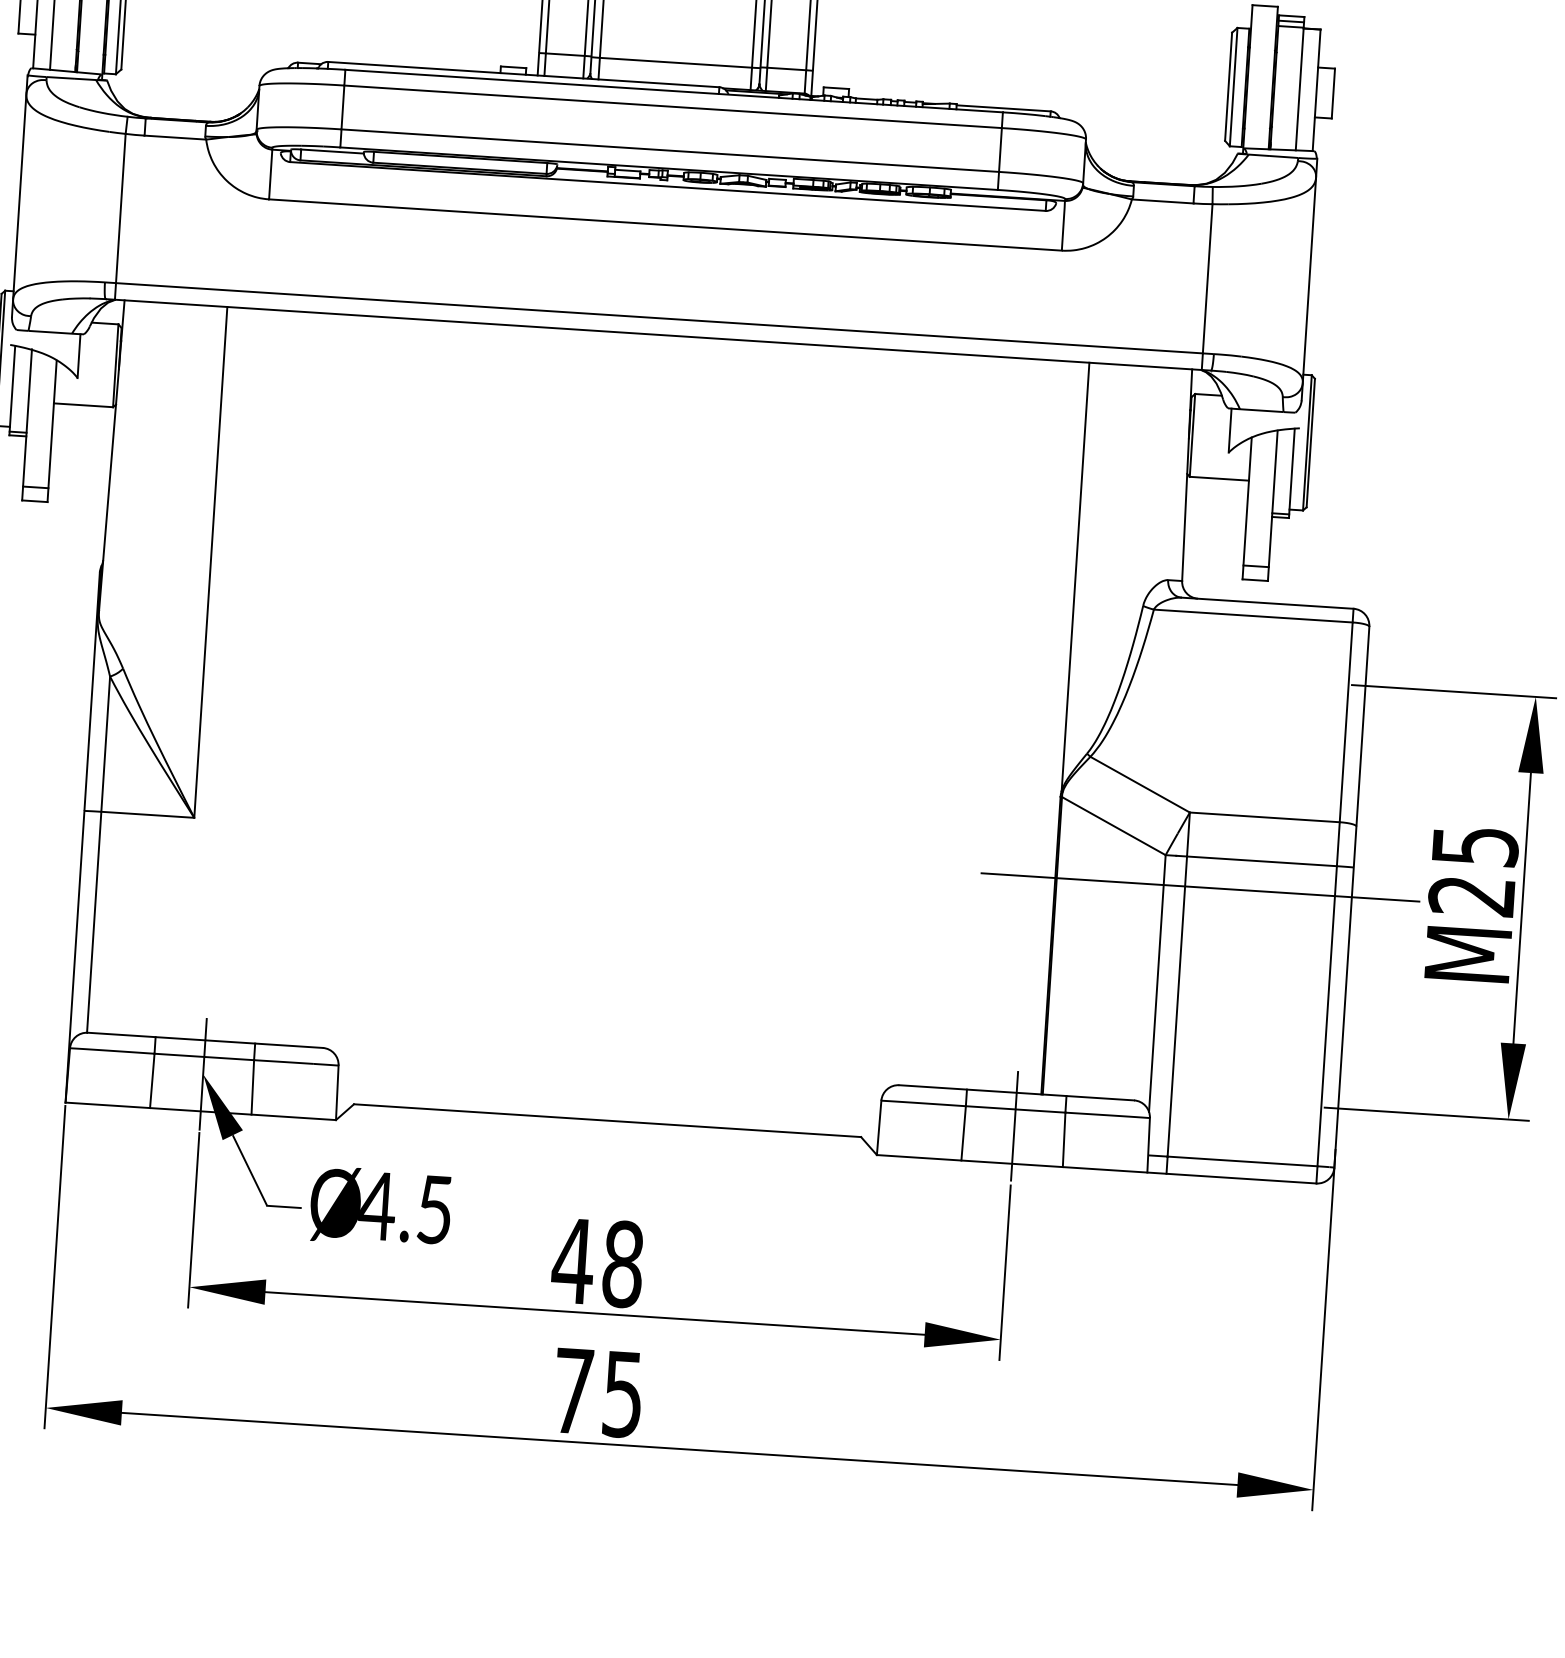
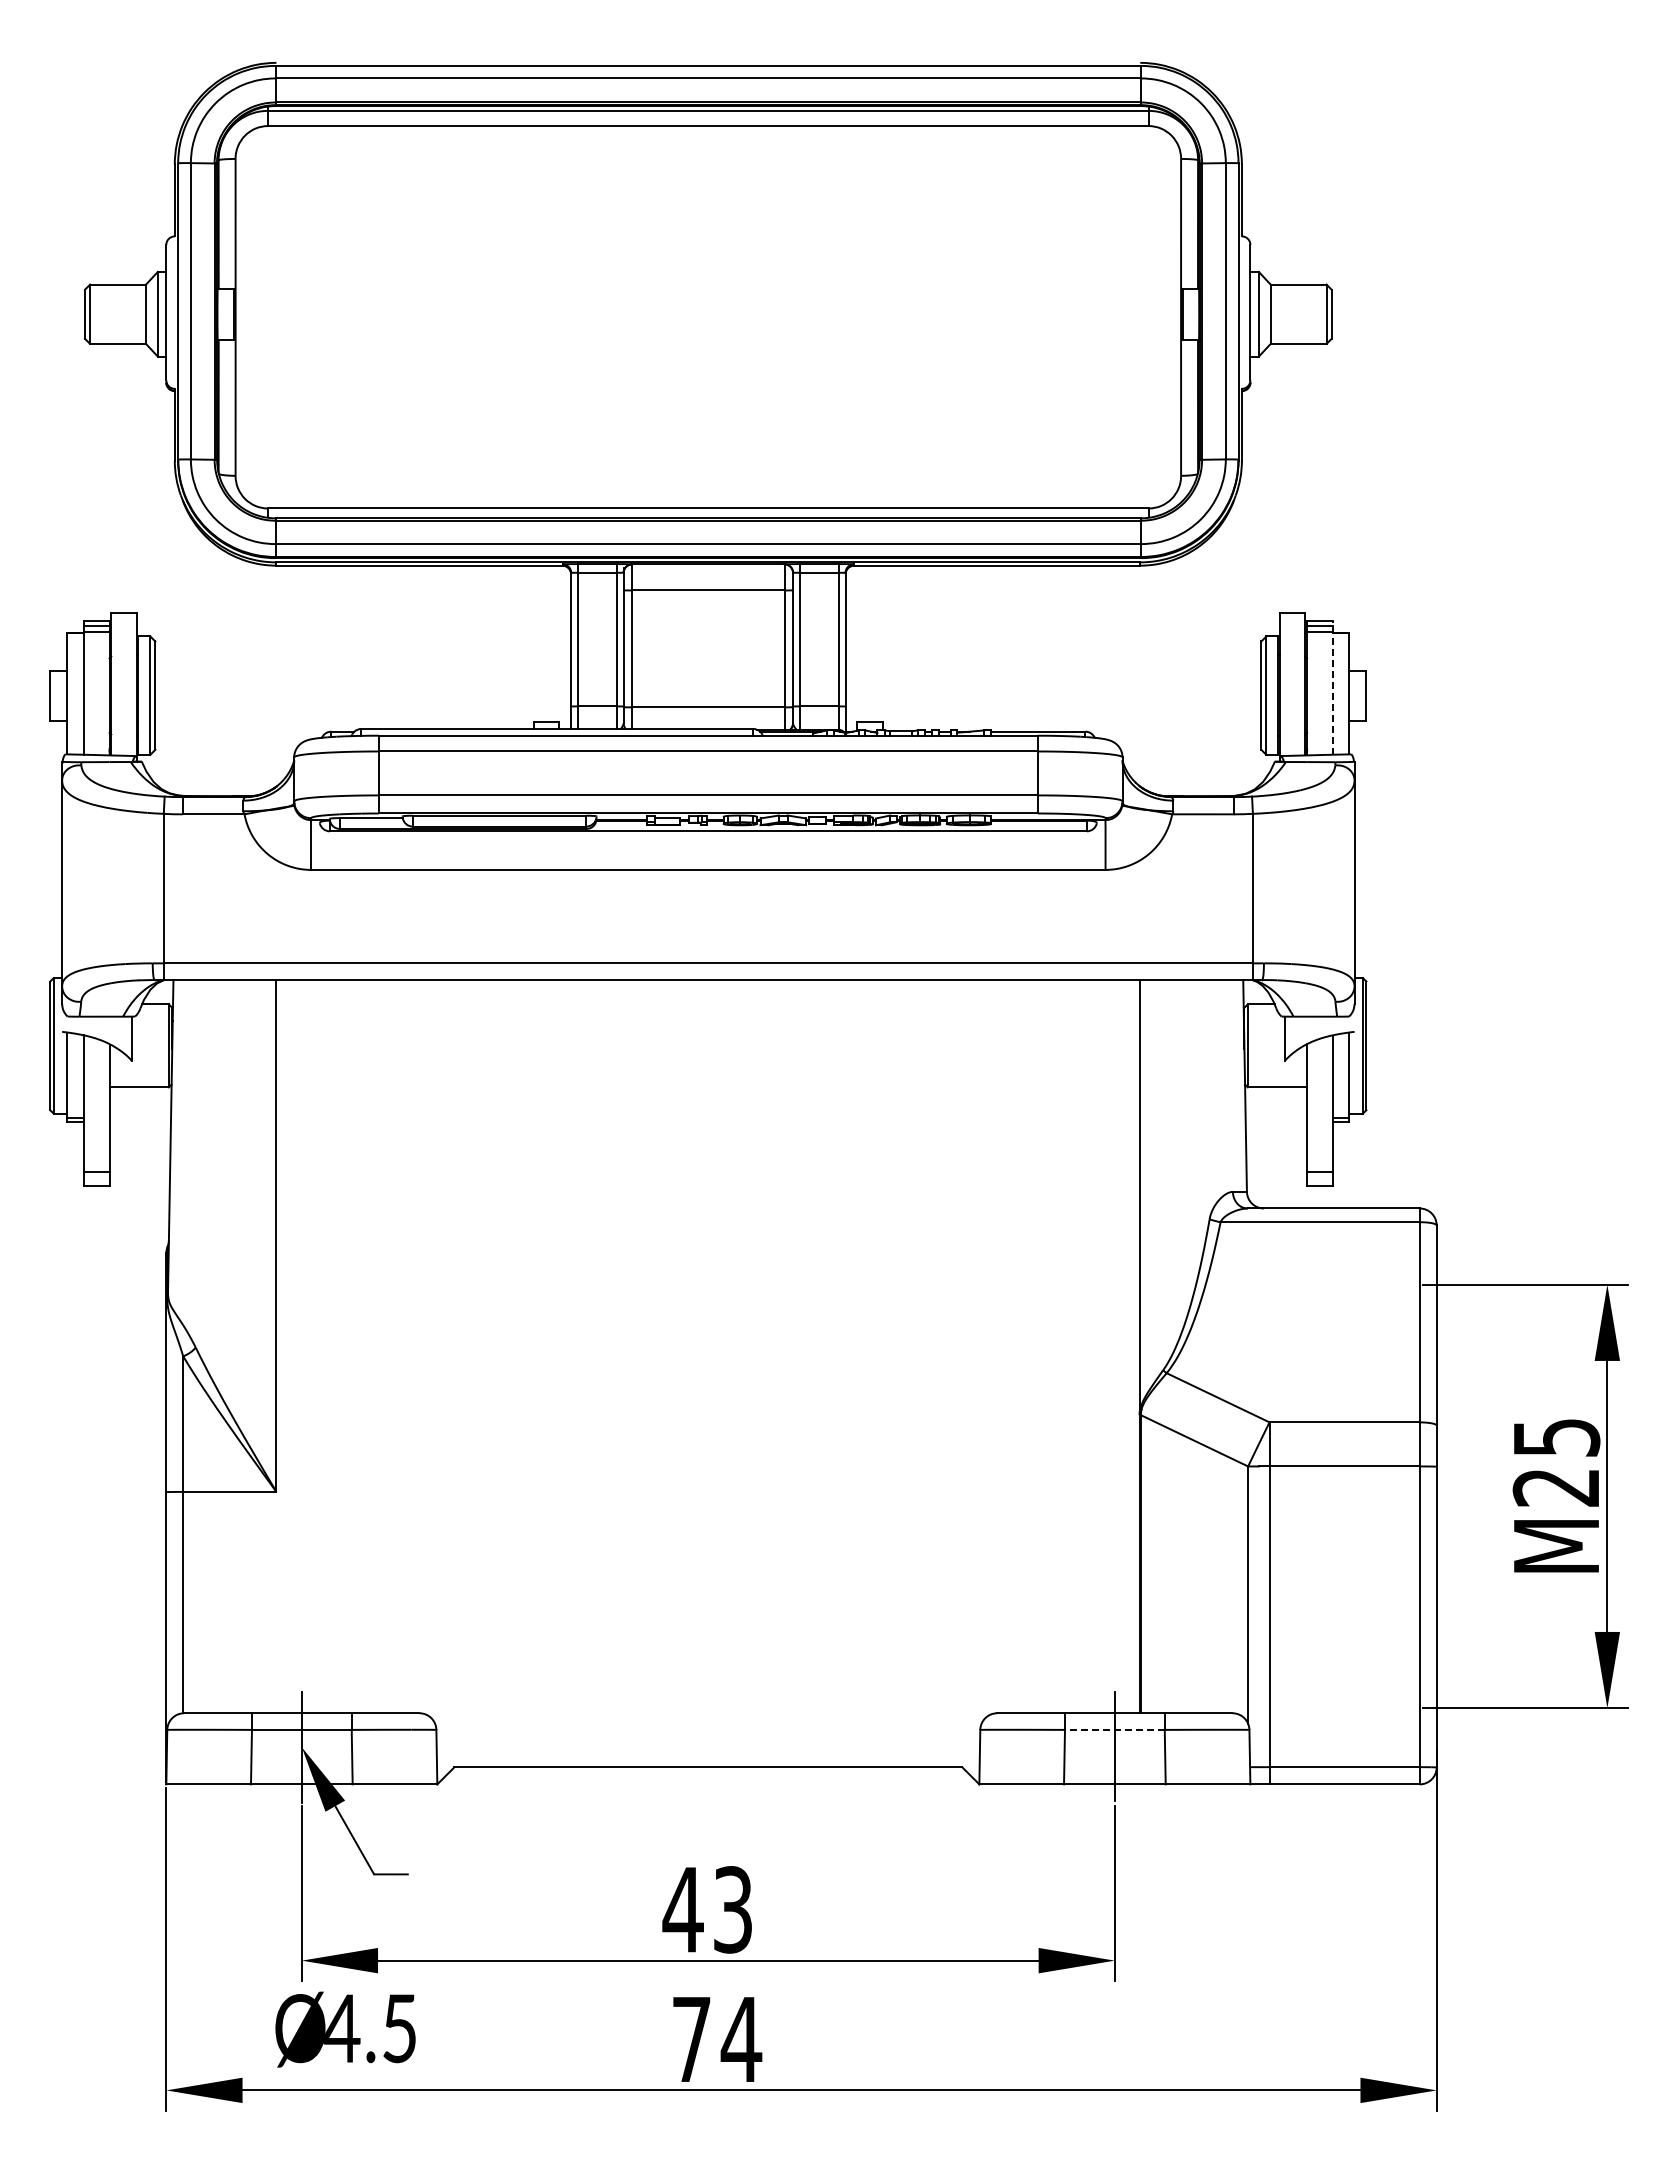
line: (1300, 83) -> (1332, 687), solid -> dashed
line: (1199, 887) -> (1284, 1496), removed
line: (1015, 1109) -> (1114, 1729), solid -> dashed
text: (380, 1207) -> (345, 2029), moved
text: (622, 1263) -> (732, 1909), 48 -> 43
text: (623, 1395) -> (741, 2040), 75 -> 74

